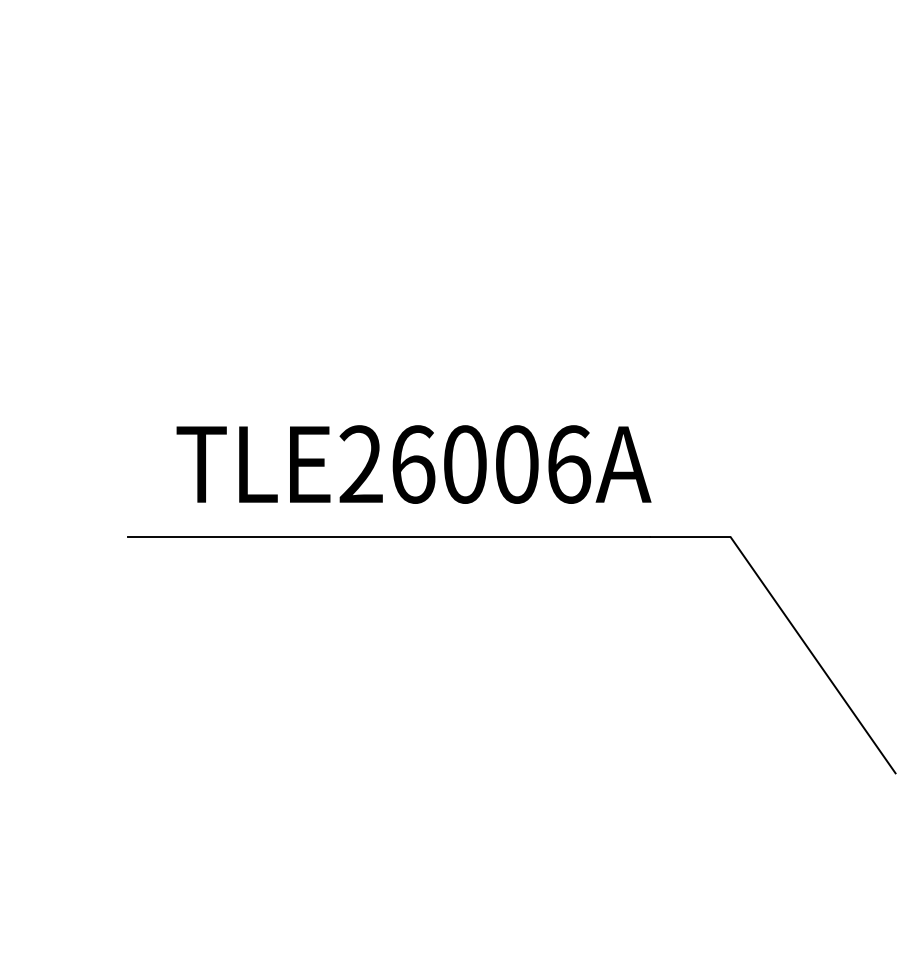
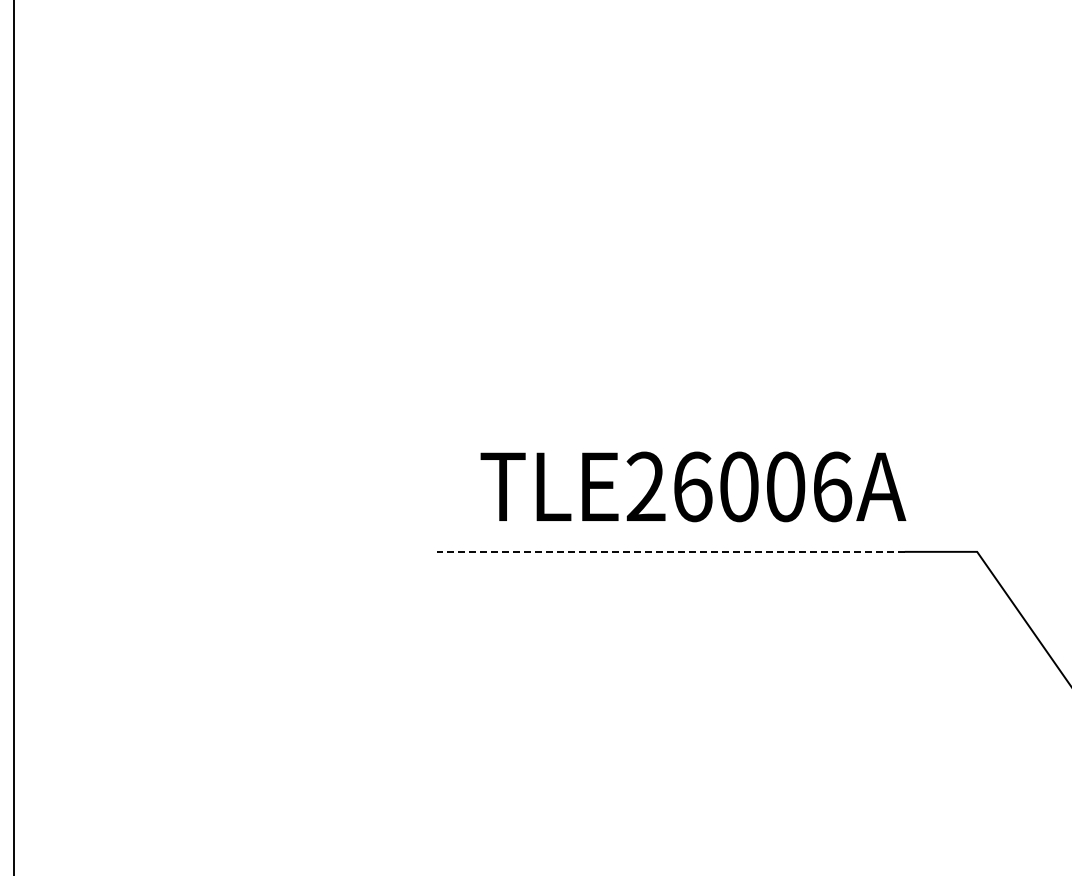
line: (388, 536) -> (670, 551), solid -> dashed

